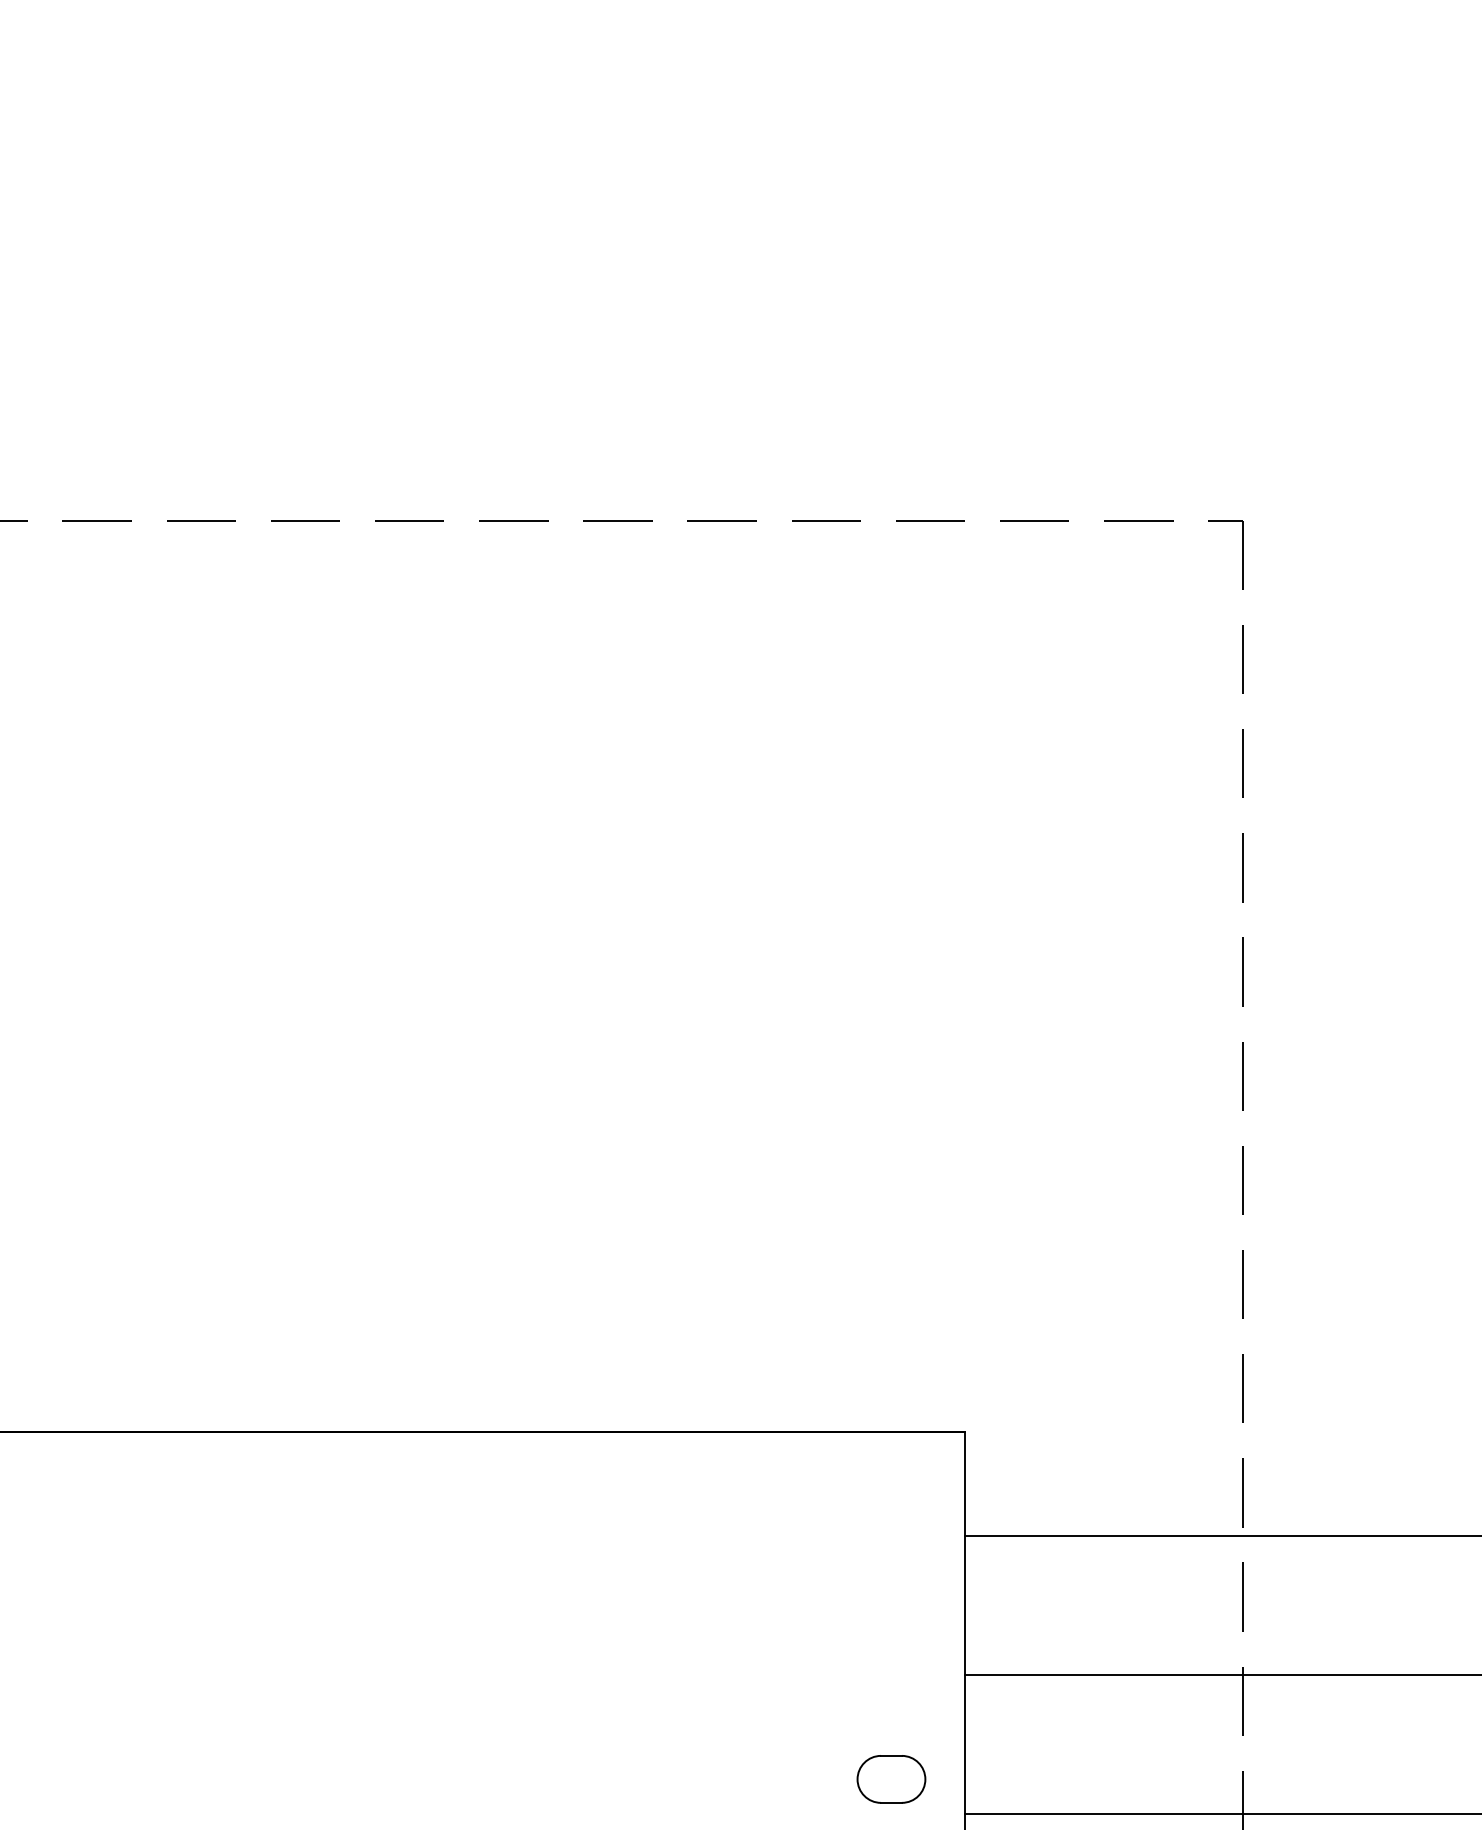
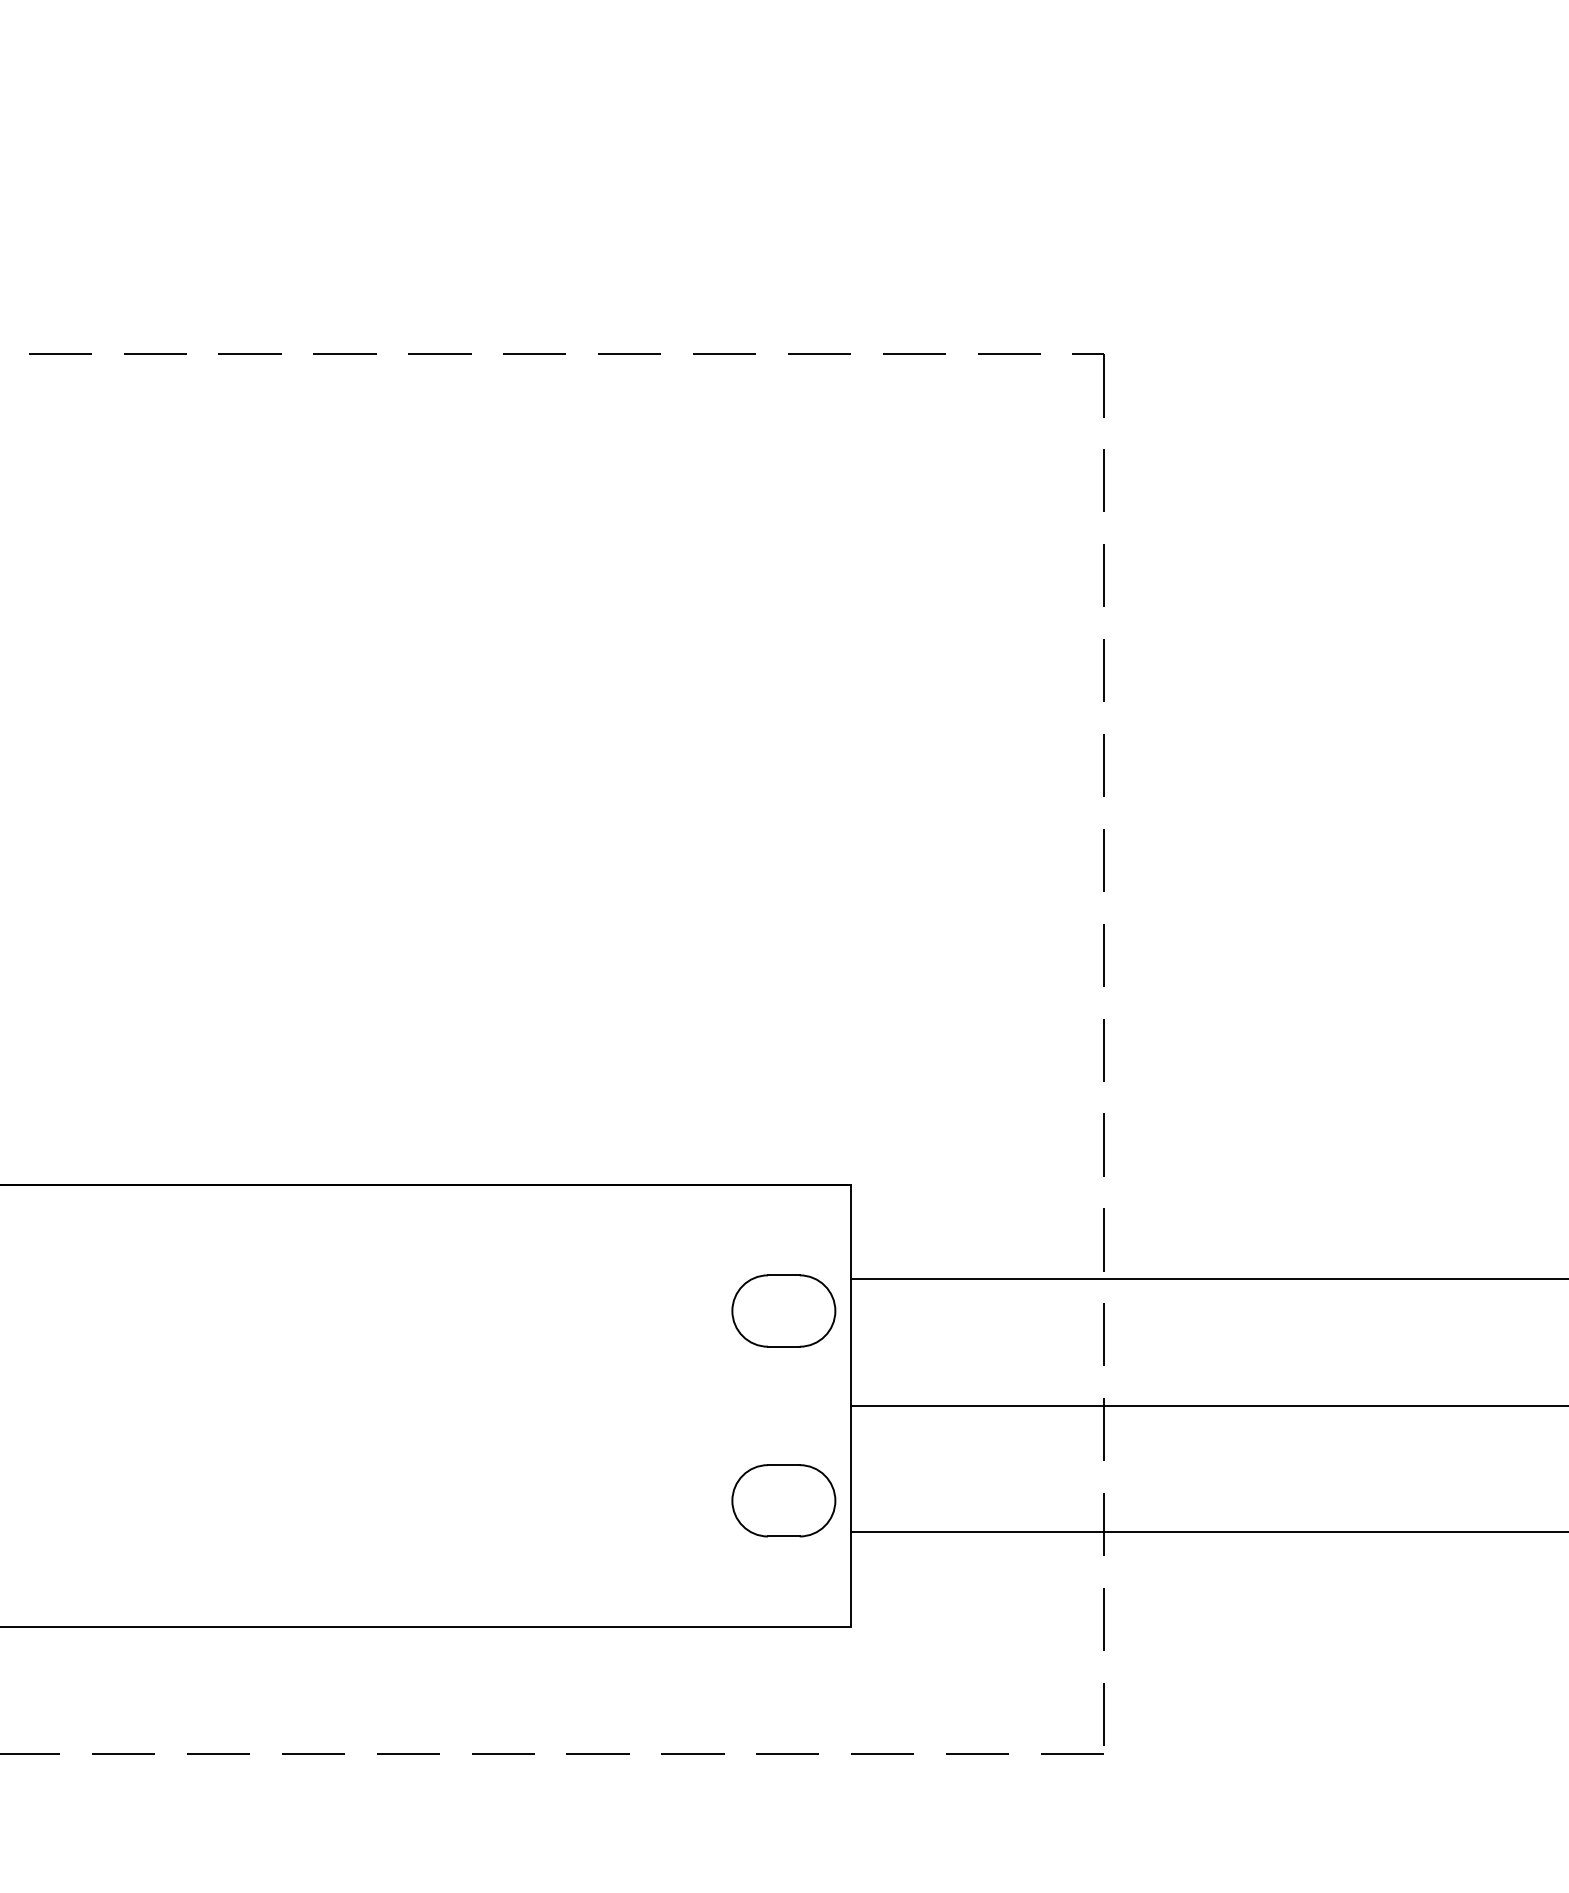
part: (891, 1570) -> (783, 1310), added
part: (891, 1778) -> (783, 1500), size x1.67

